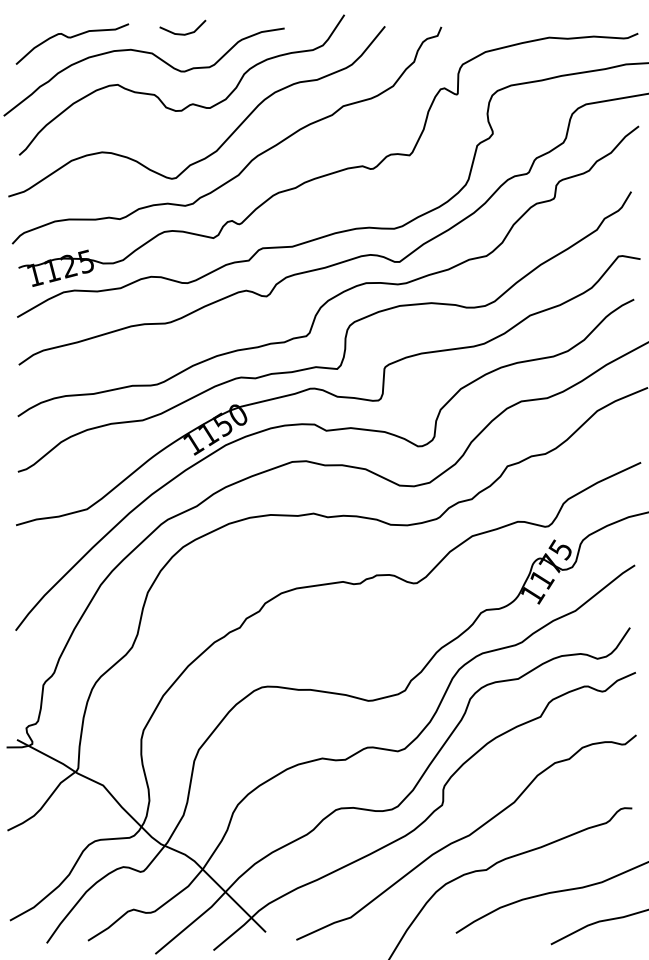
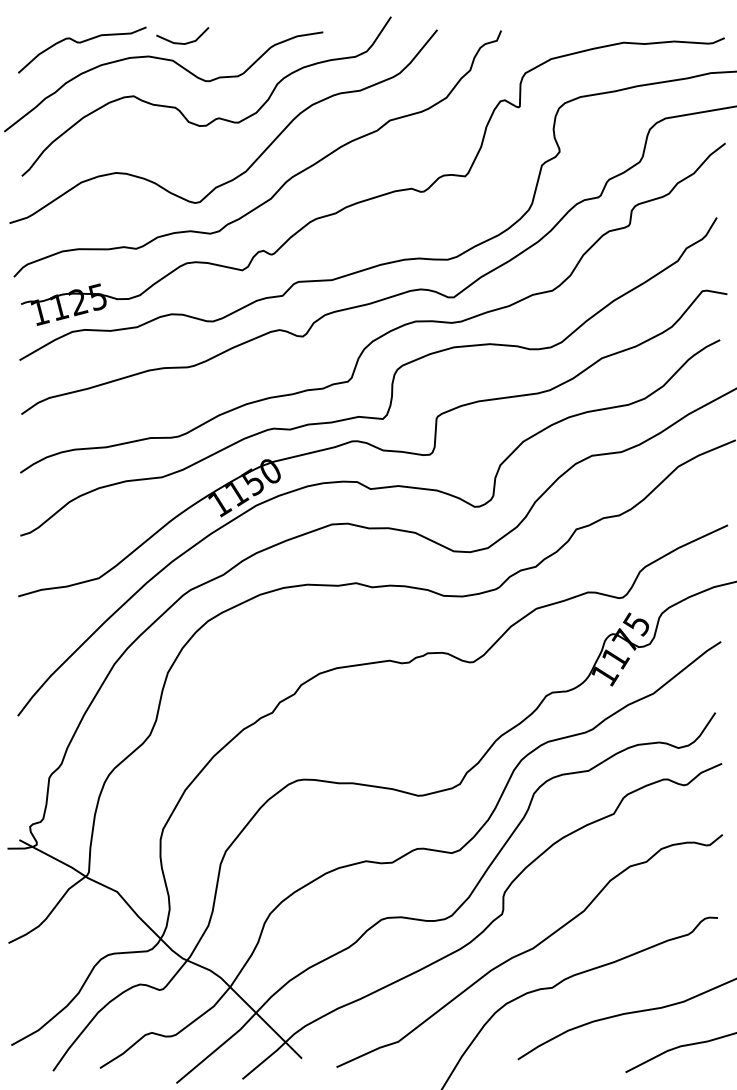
line: (182, 33) -> (182, 42), moved

